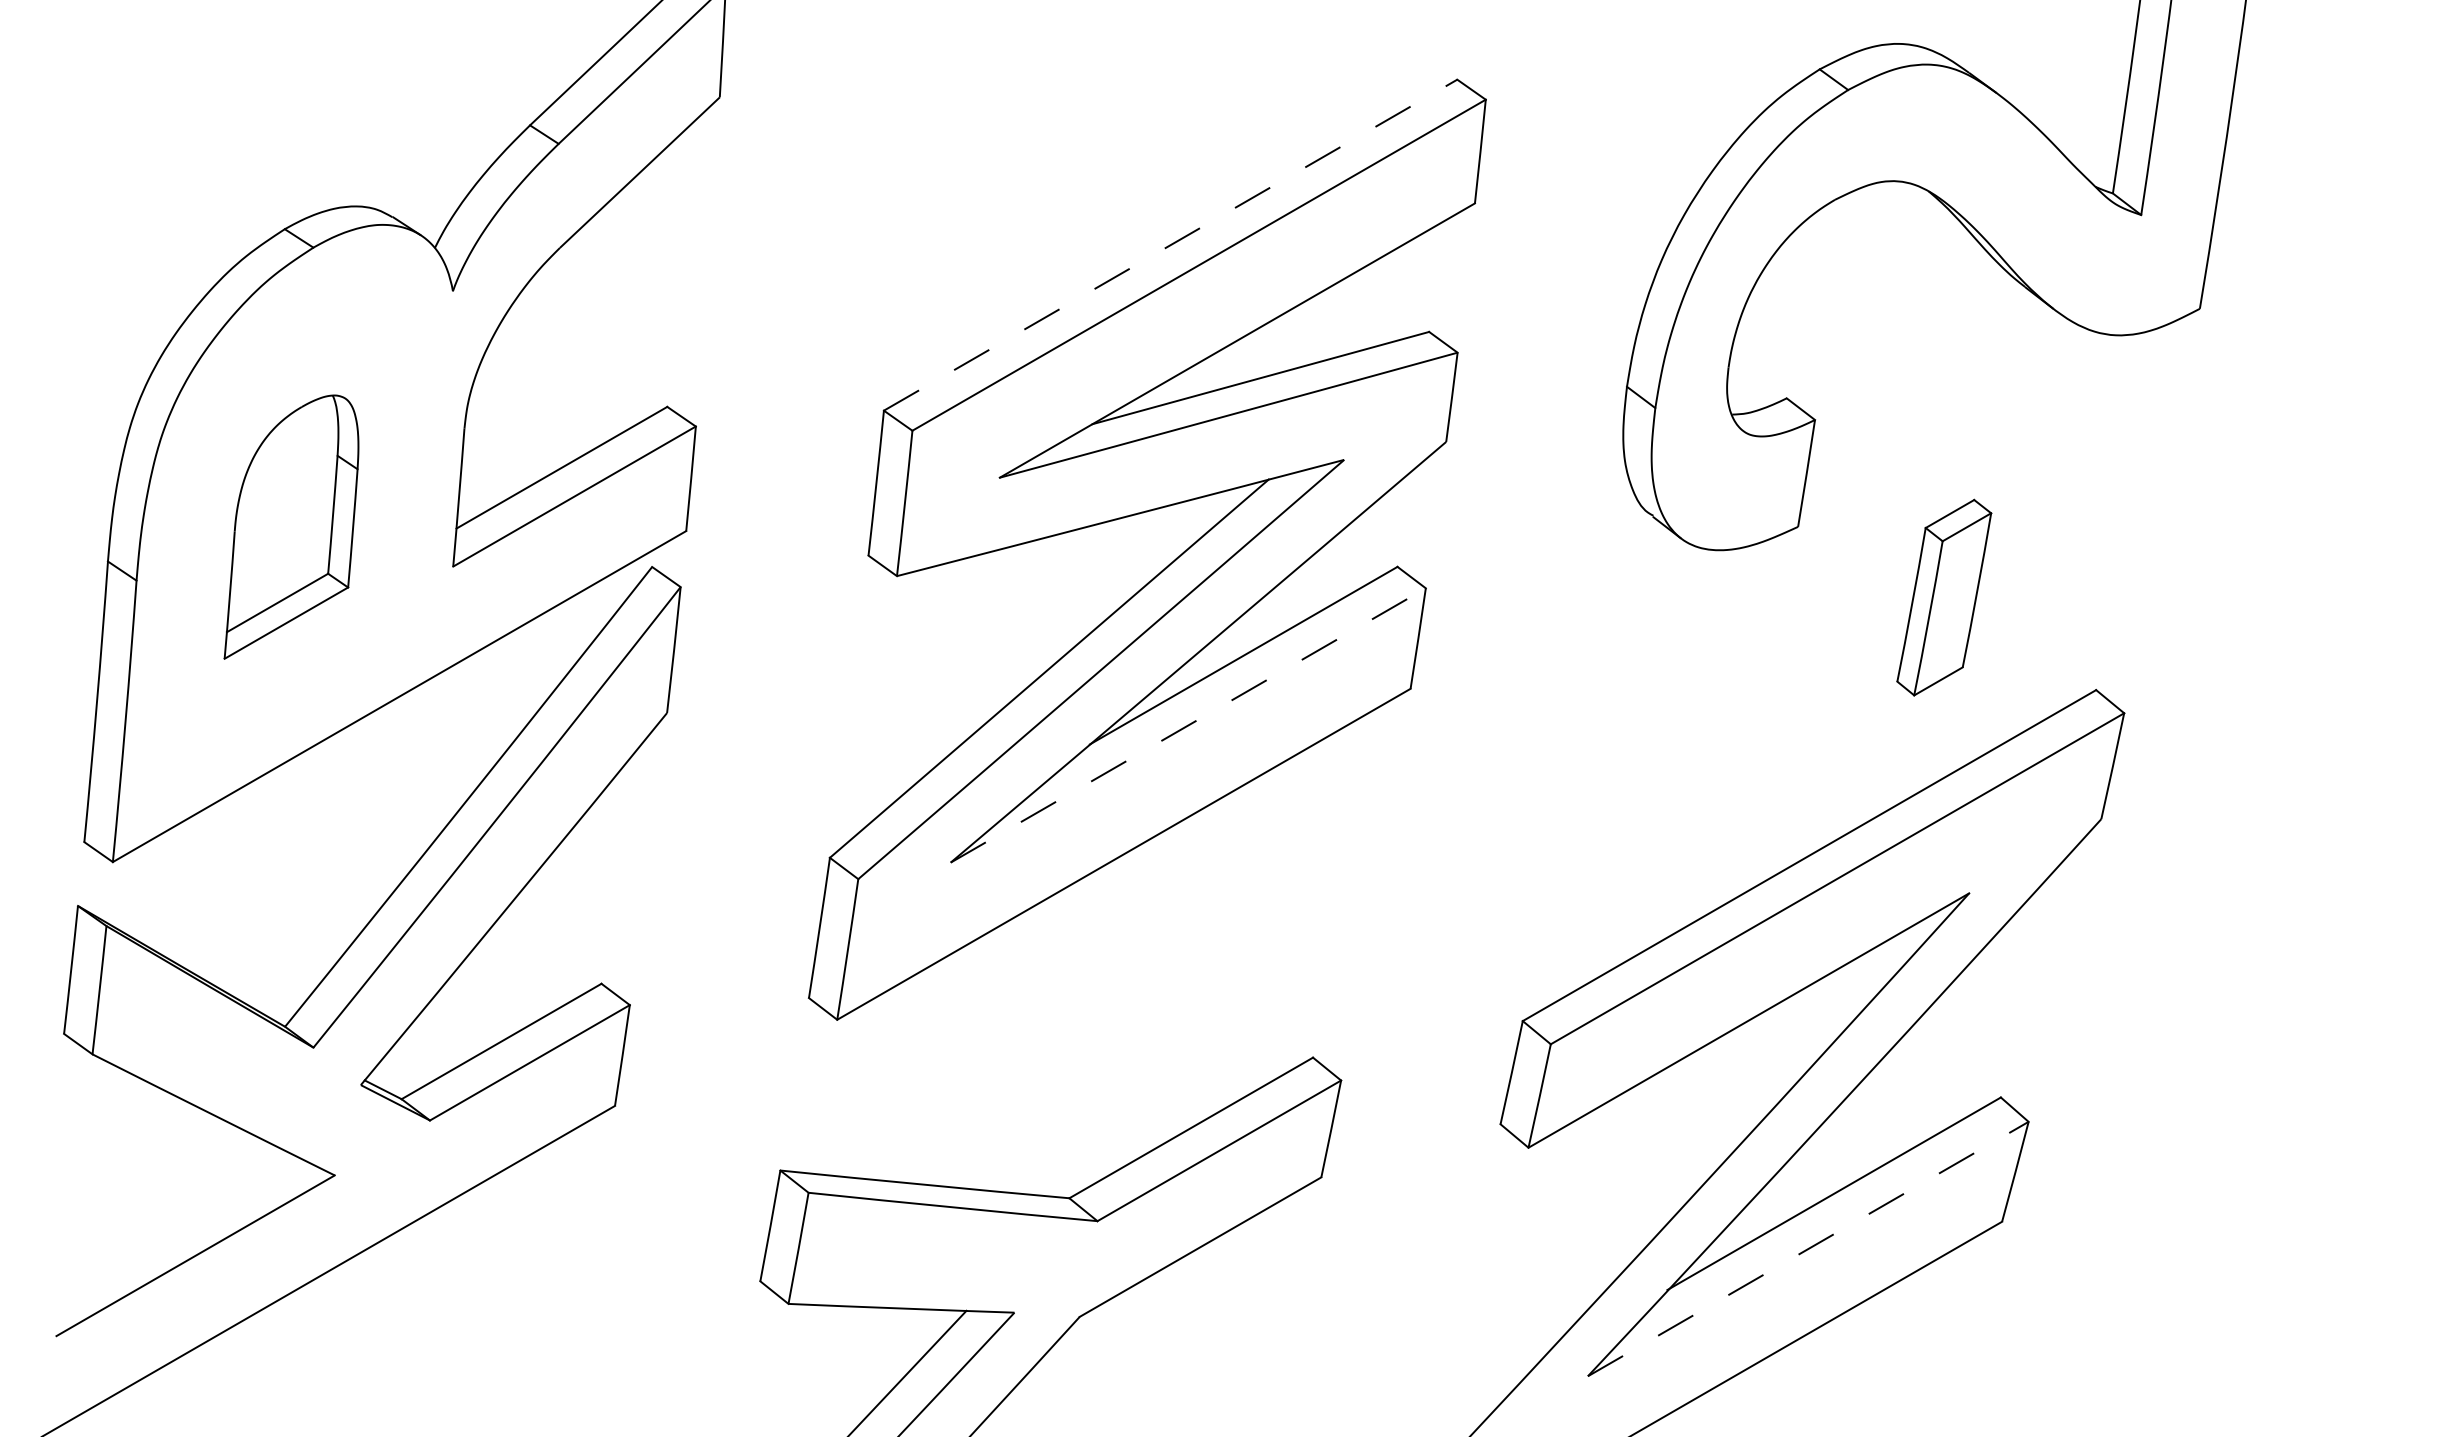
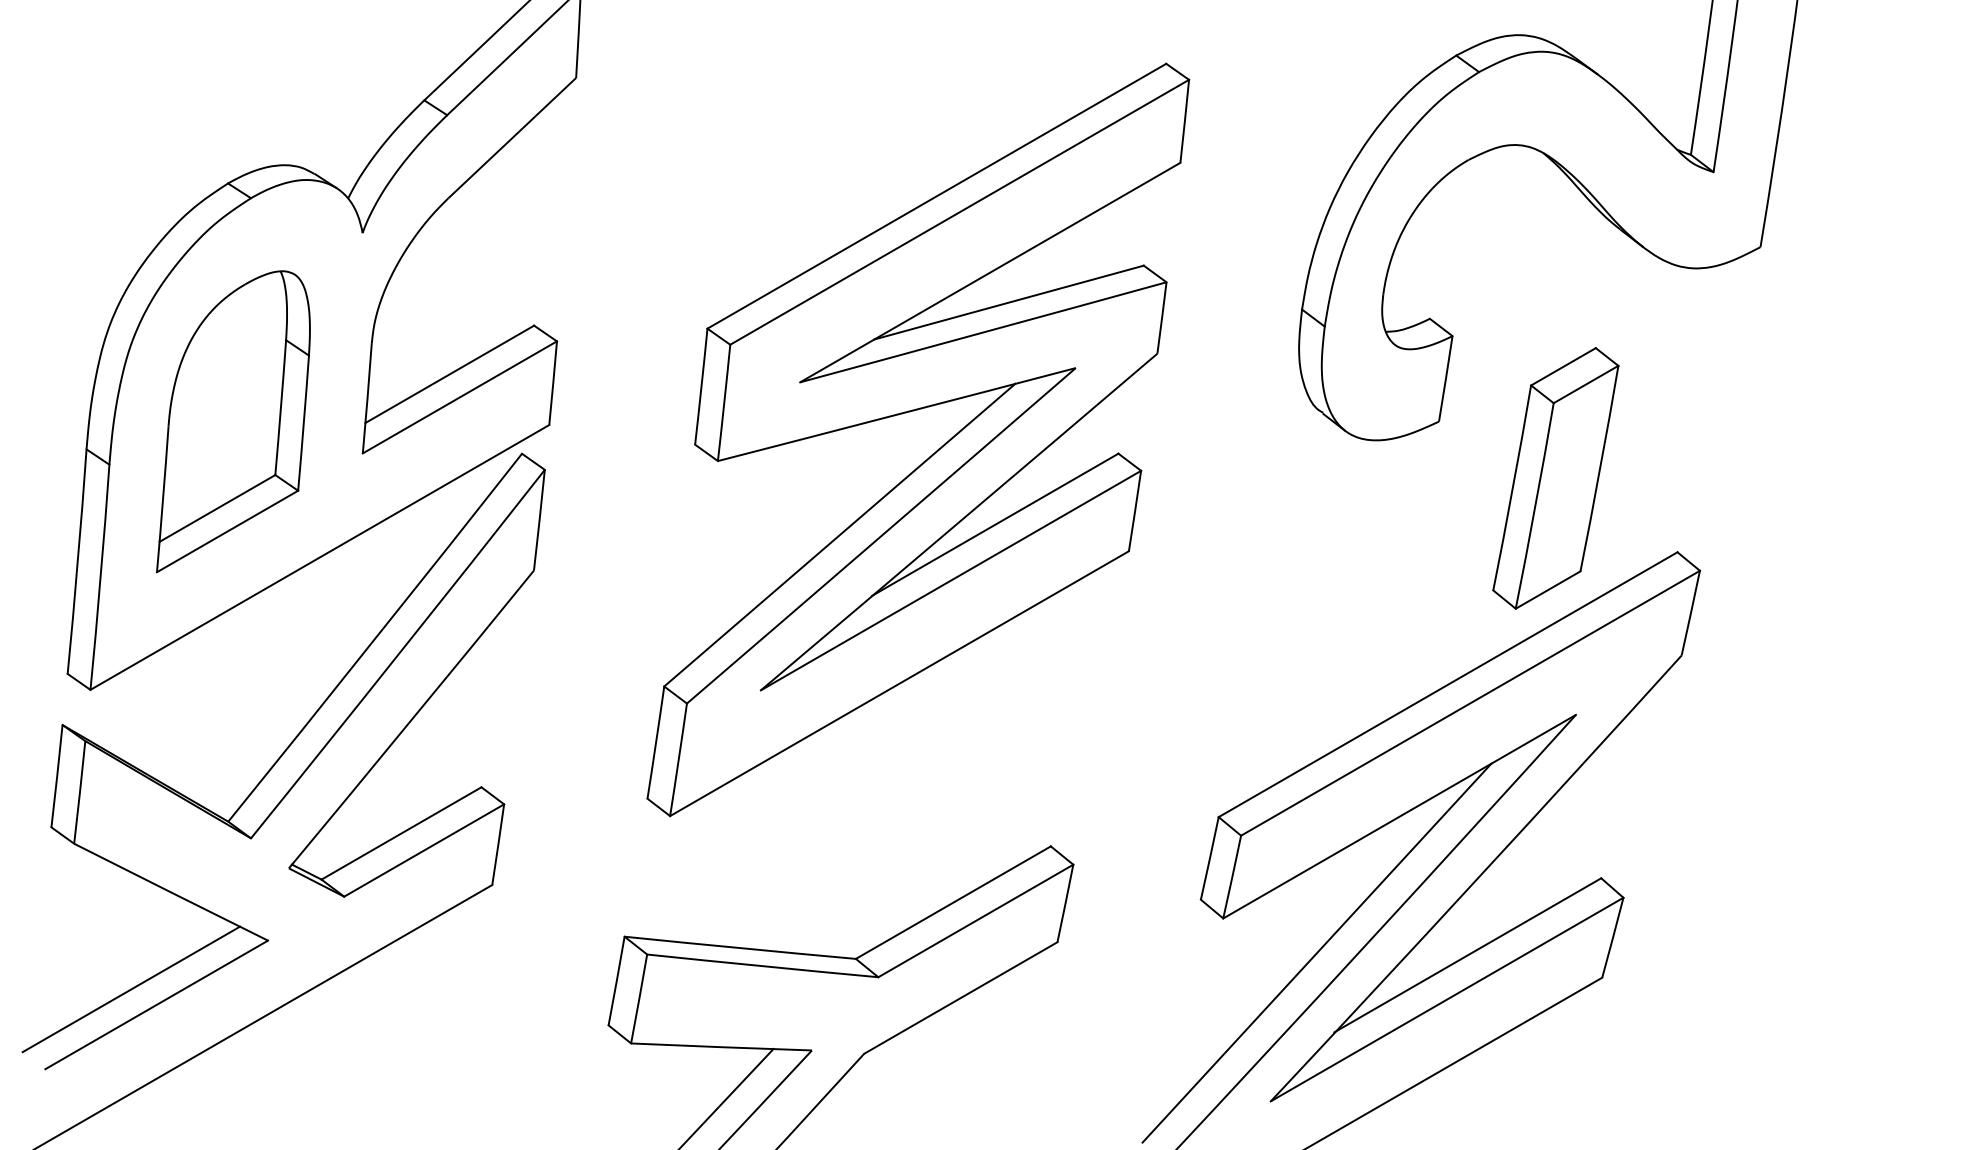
line: (1171, 244) -> (937, 195), dashed -> solid
part: (291, 527) -> (233, 422), size x1.43
part: (1944, 597) -> (1556, 478), size x1.67
line: (1188, 725) -> (951, 580), dashed -> solid
line: (1645, 1190) -> (1316, 952), added
line: (163, 1235) -> (130, 988), added
line: (1808, 1248) -> (1447, 999), dashed -> solid

